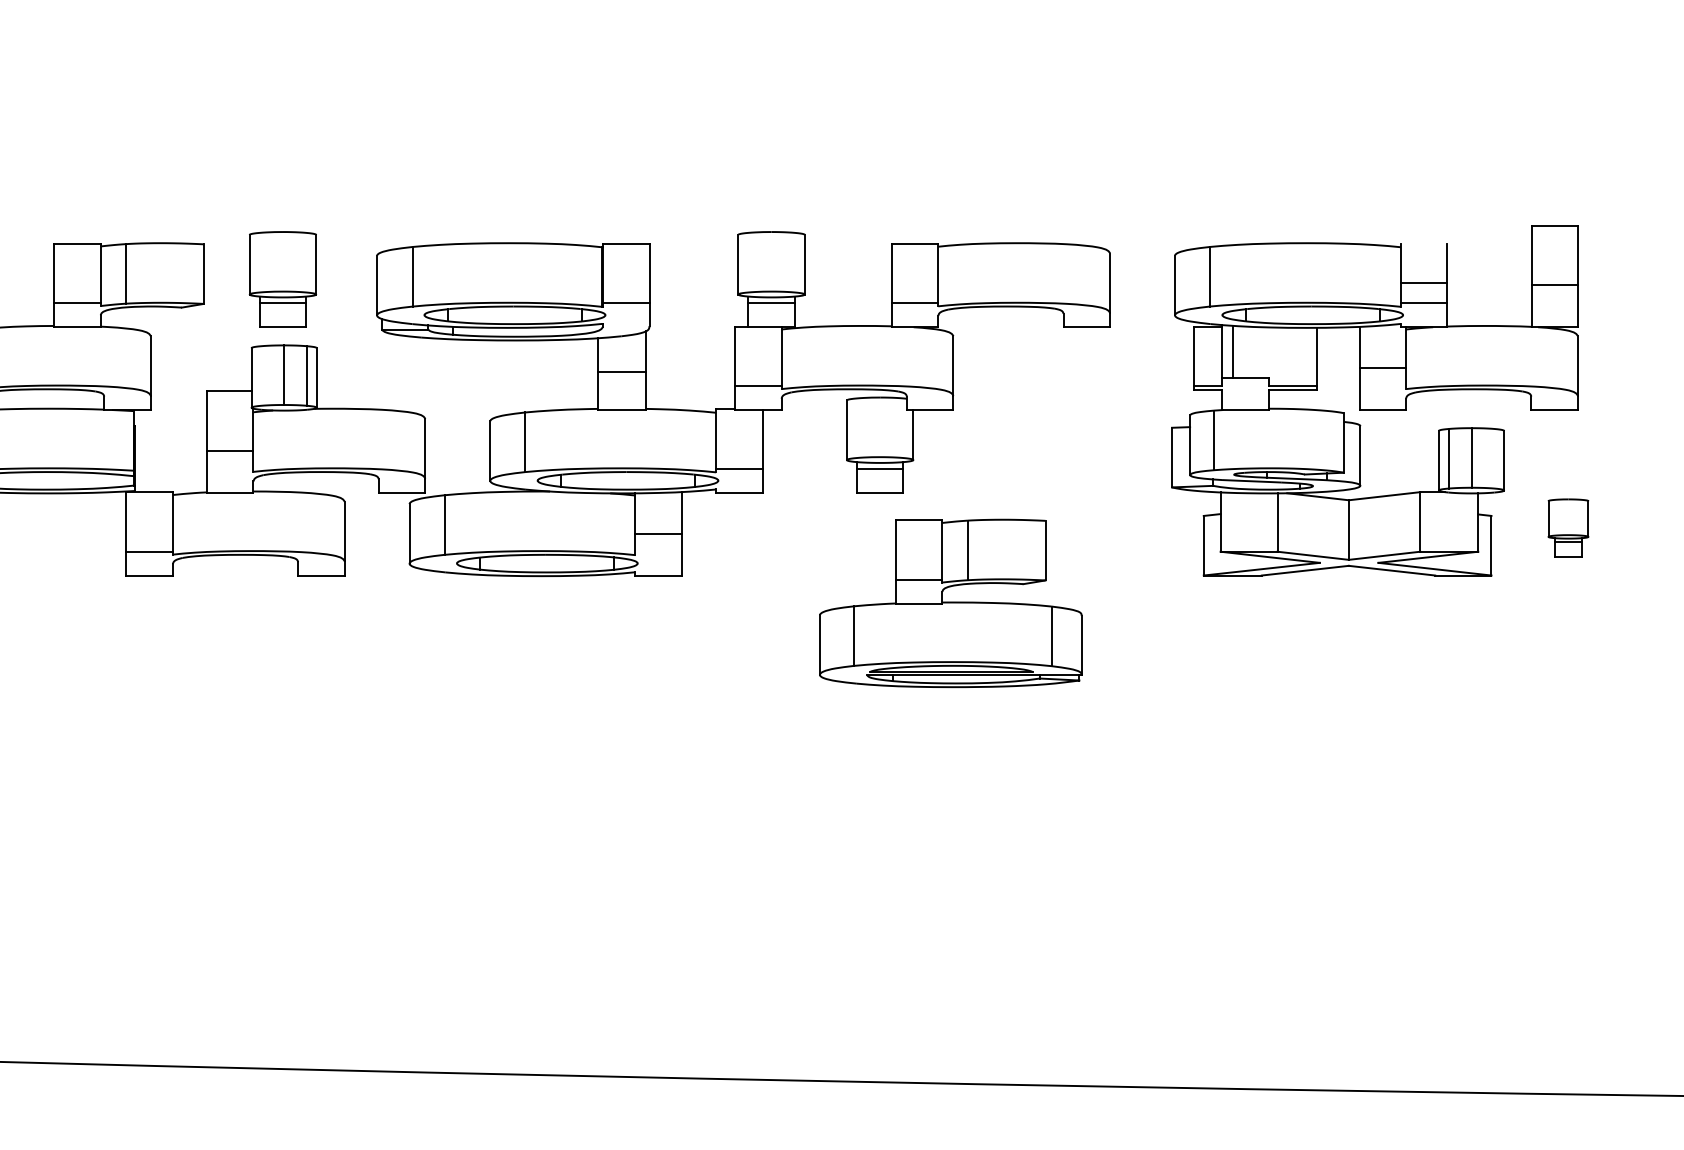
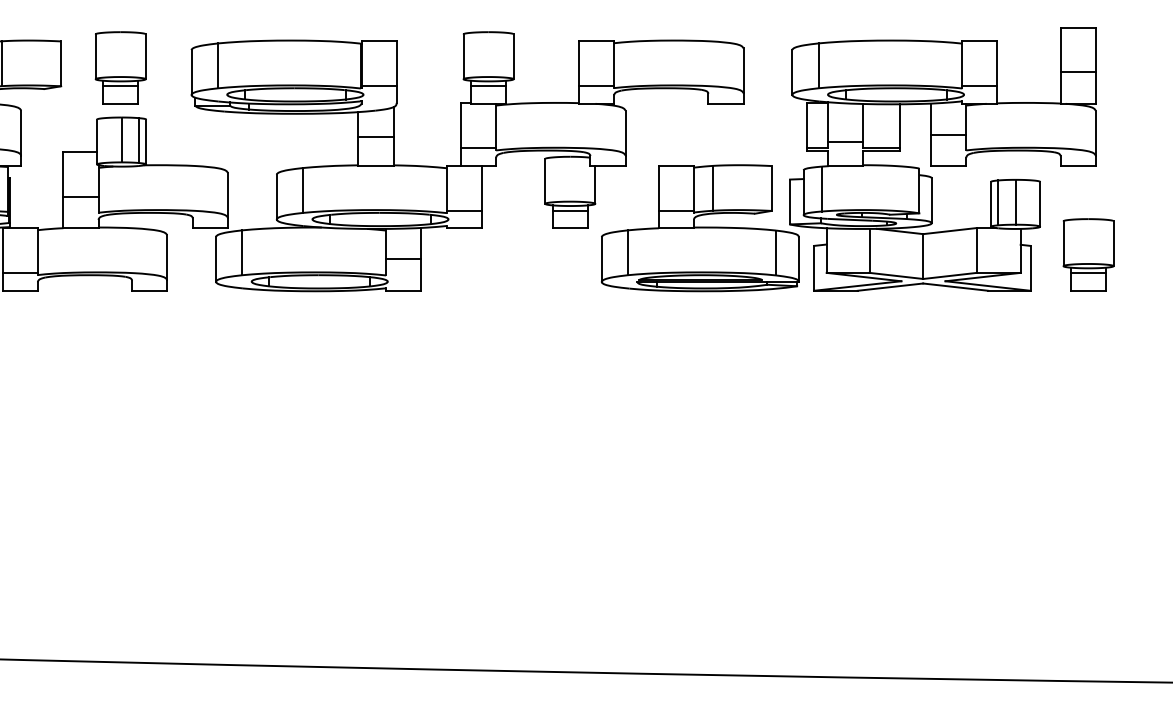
line: (1423, 282) -> (979, 40), moved
line: (1232, 352) -> (862, 122), moved
part: (1568, 527) -> (1088, 254), size x1.67
part: (950, 603) -> (700, 228), moved

